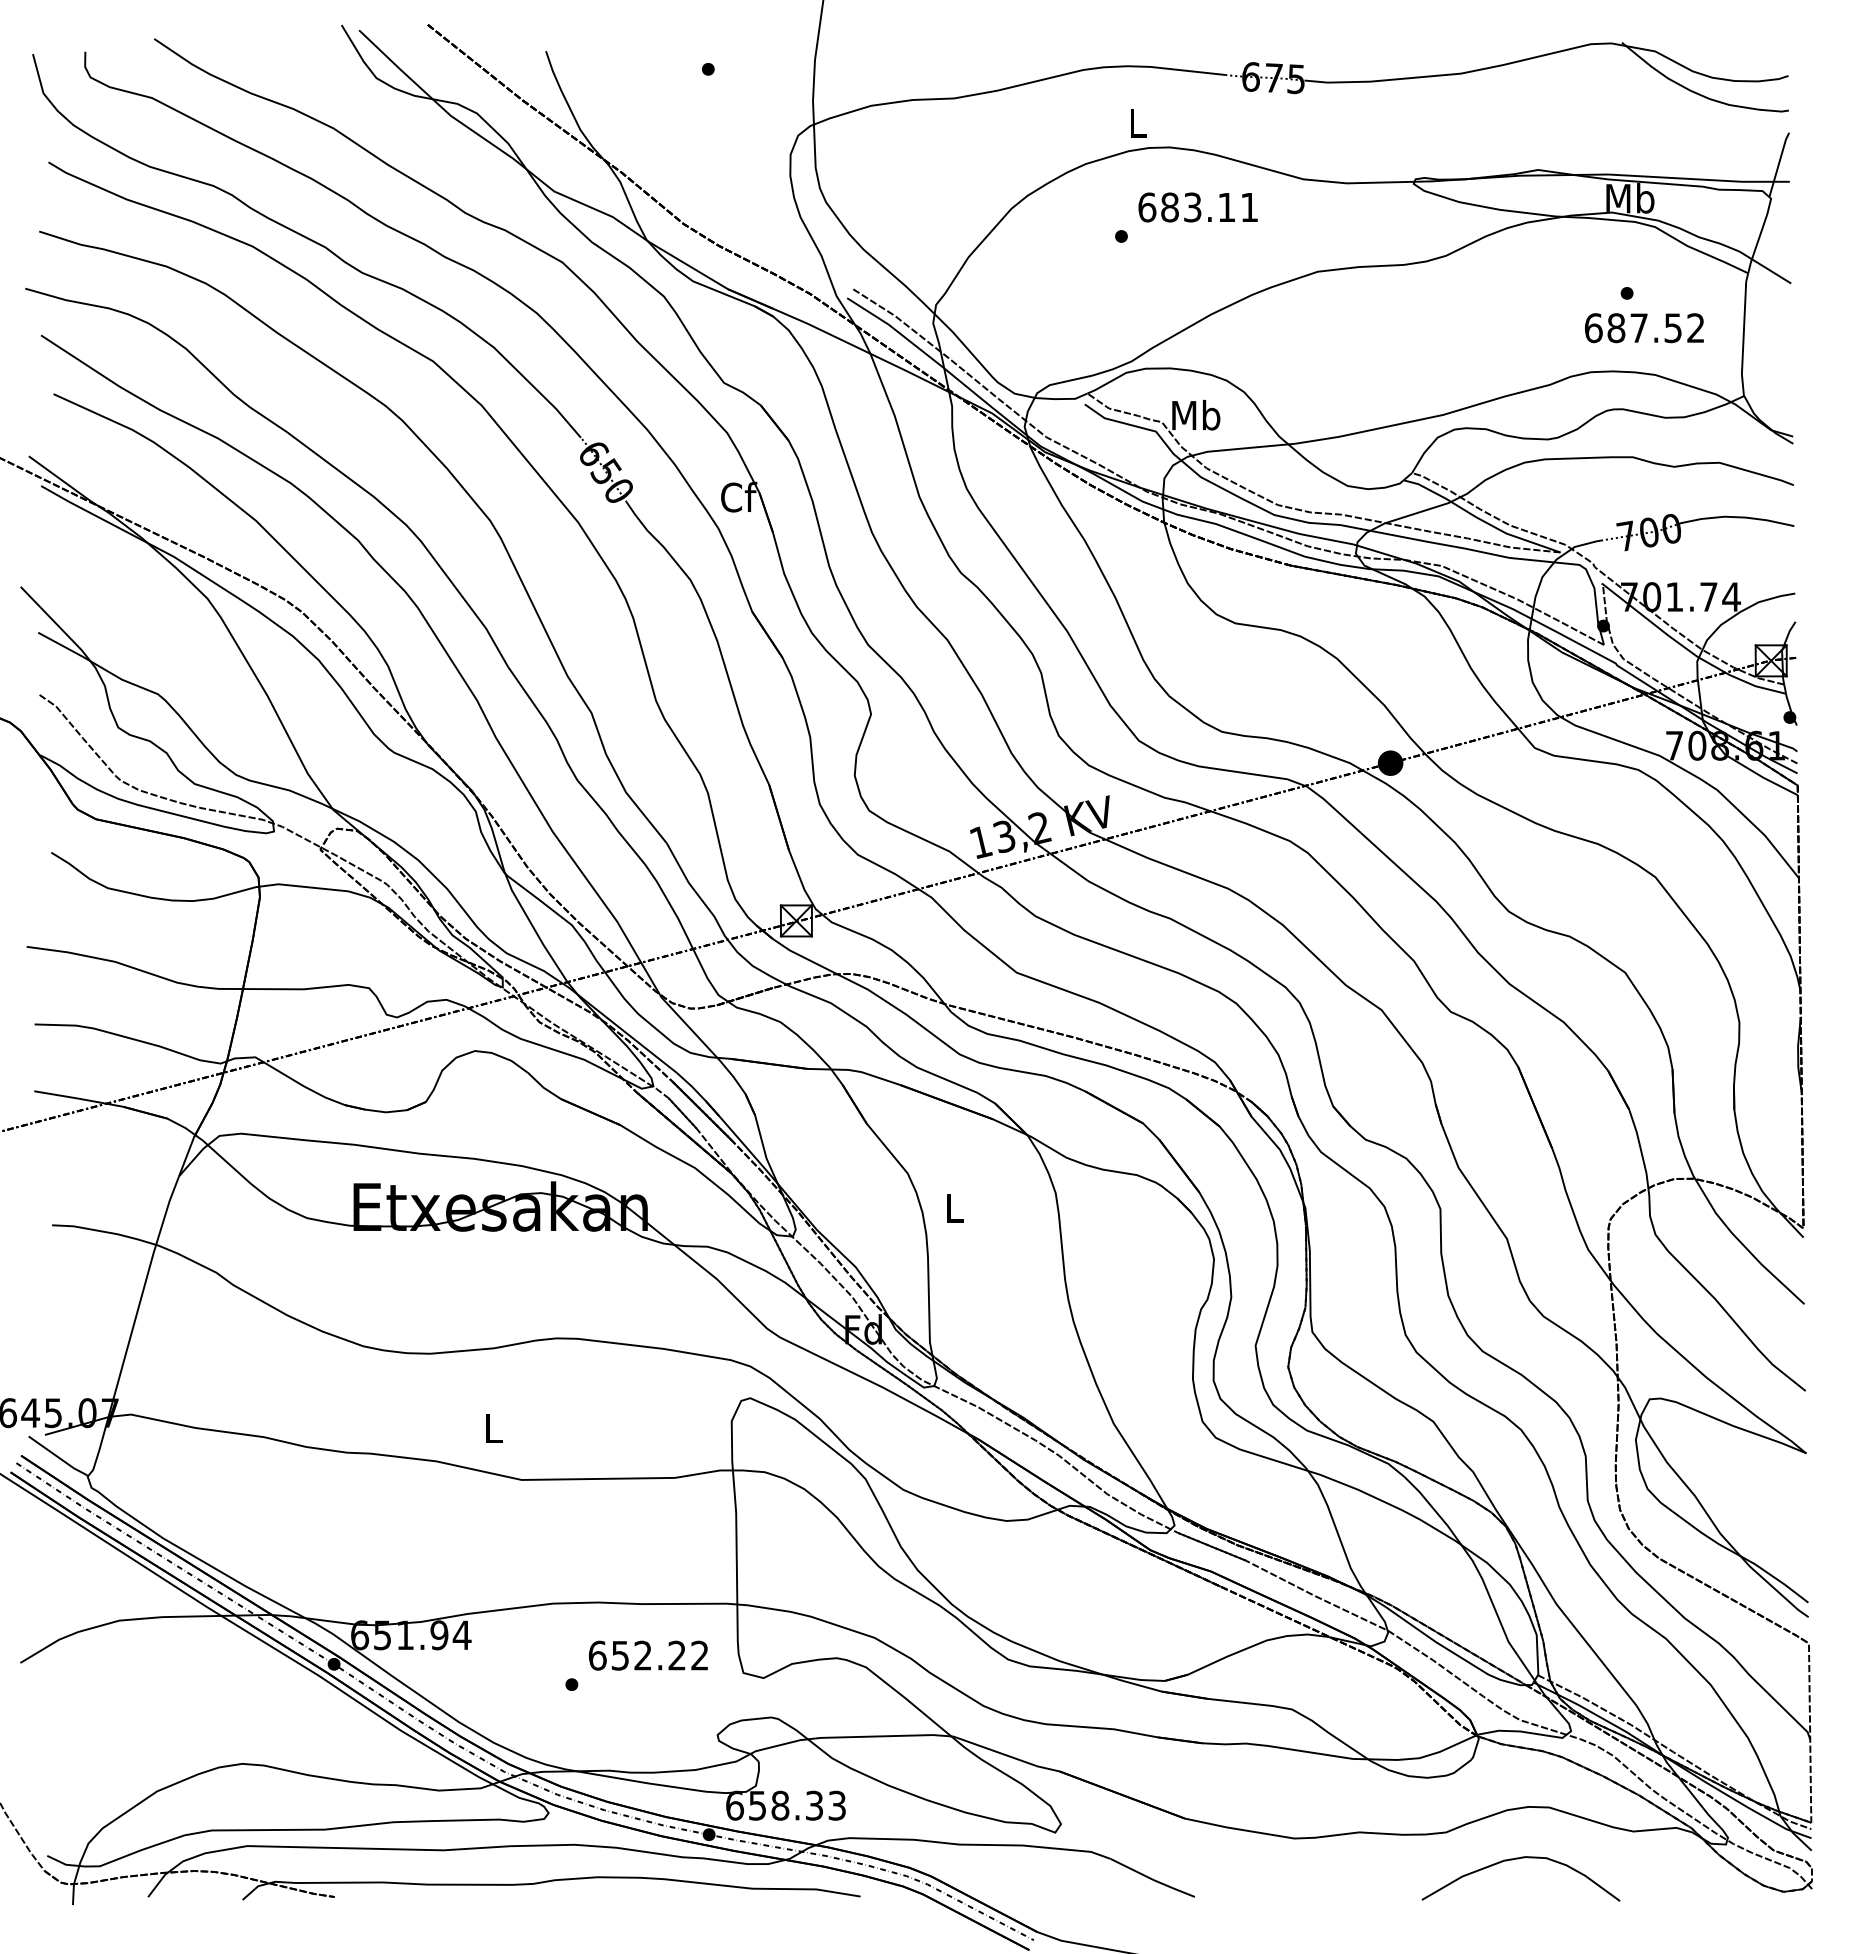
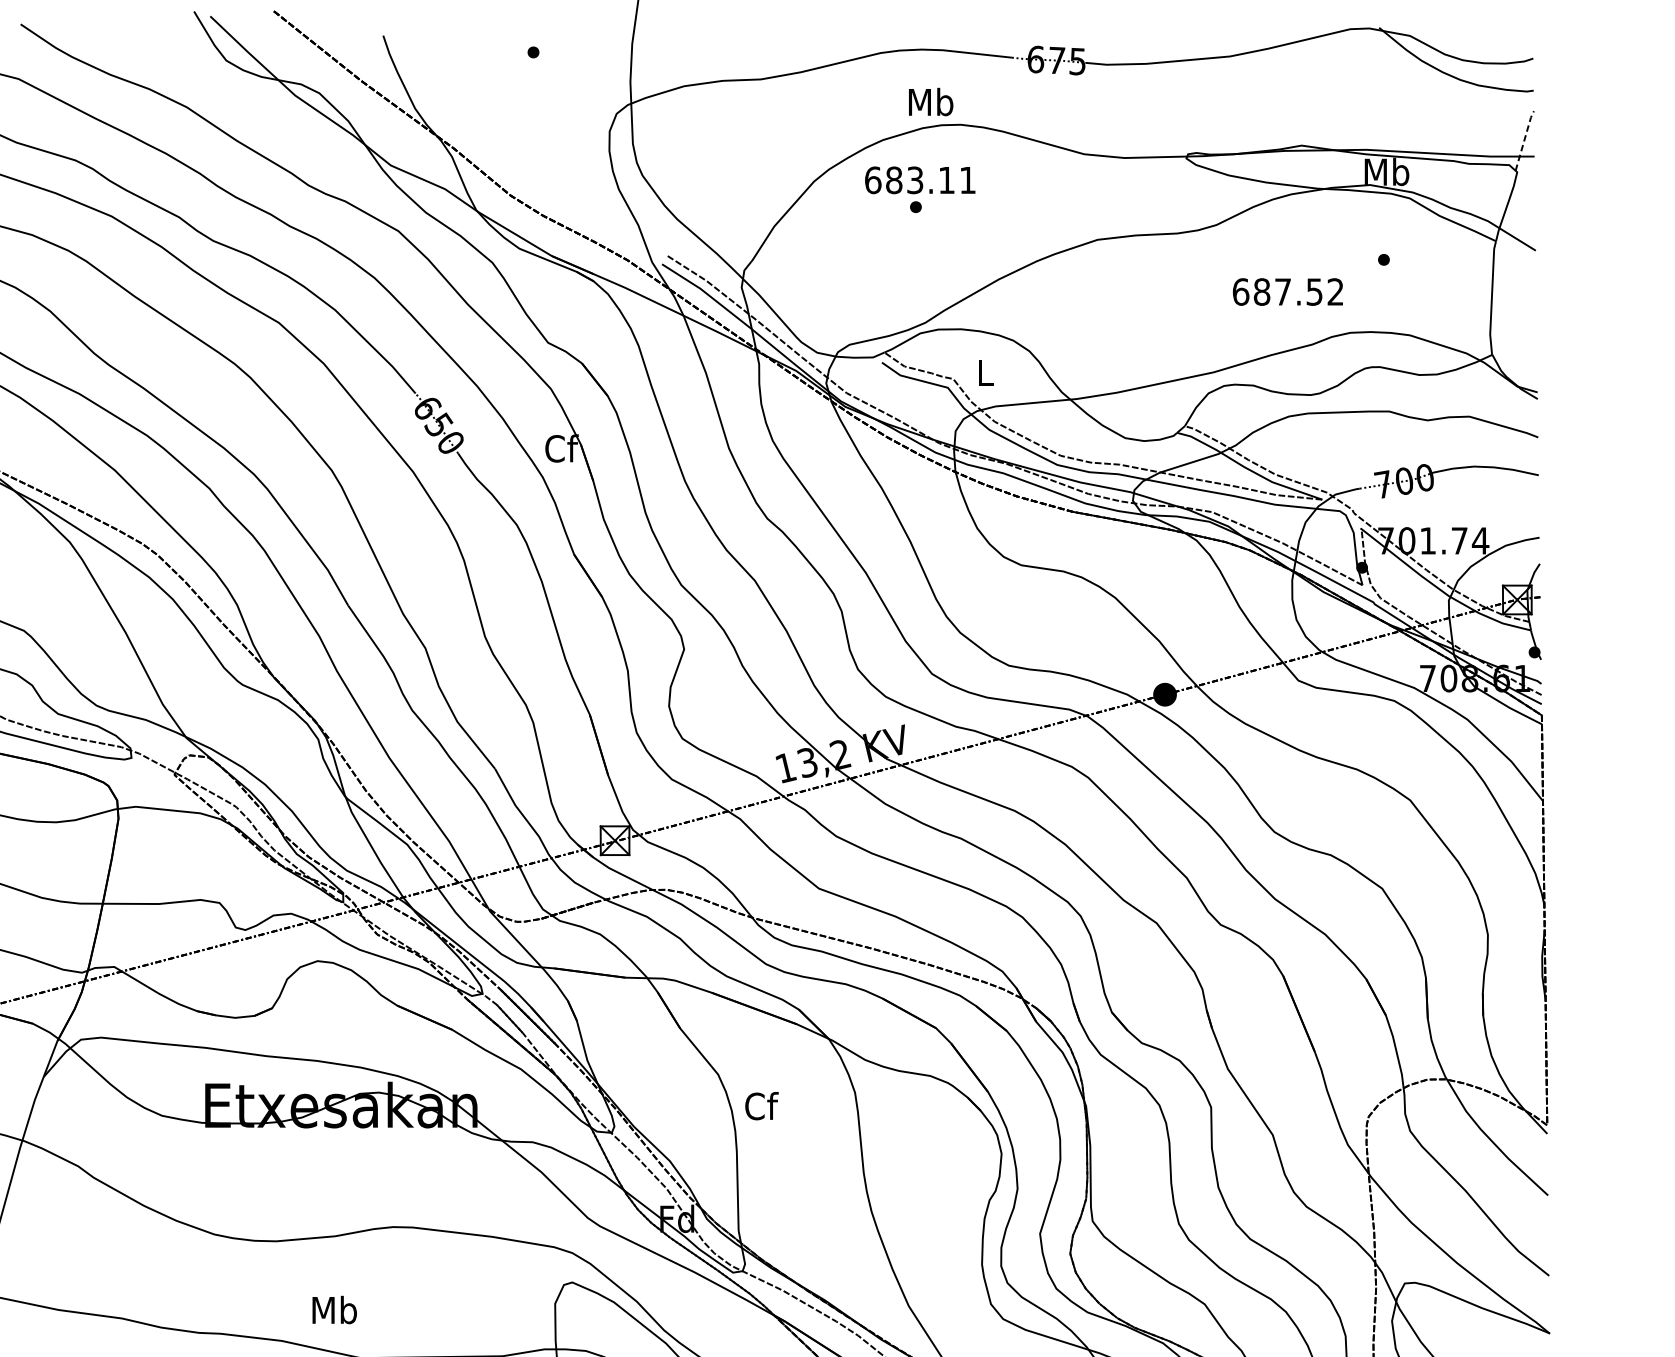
text: (1137, 122) -> (930, 101), L -> Mb
line: (1779, 163) -> (1524, 139), solid -> dashed
text: (1197, 207) -> (919, 180), moved
text: (1644, 328) -> (1288, 292), moved
text: (1196, 414) -> (985, 371), Mb -> L
text: (955, 1207) -> (762, 1105), L -> Cf
text: (493, 1427) -> (334, 1309), L -> Mb

